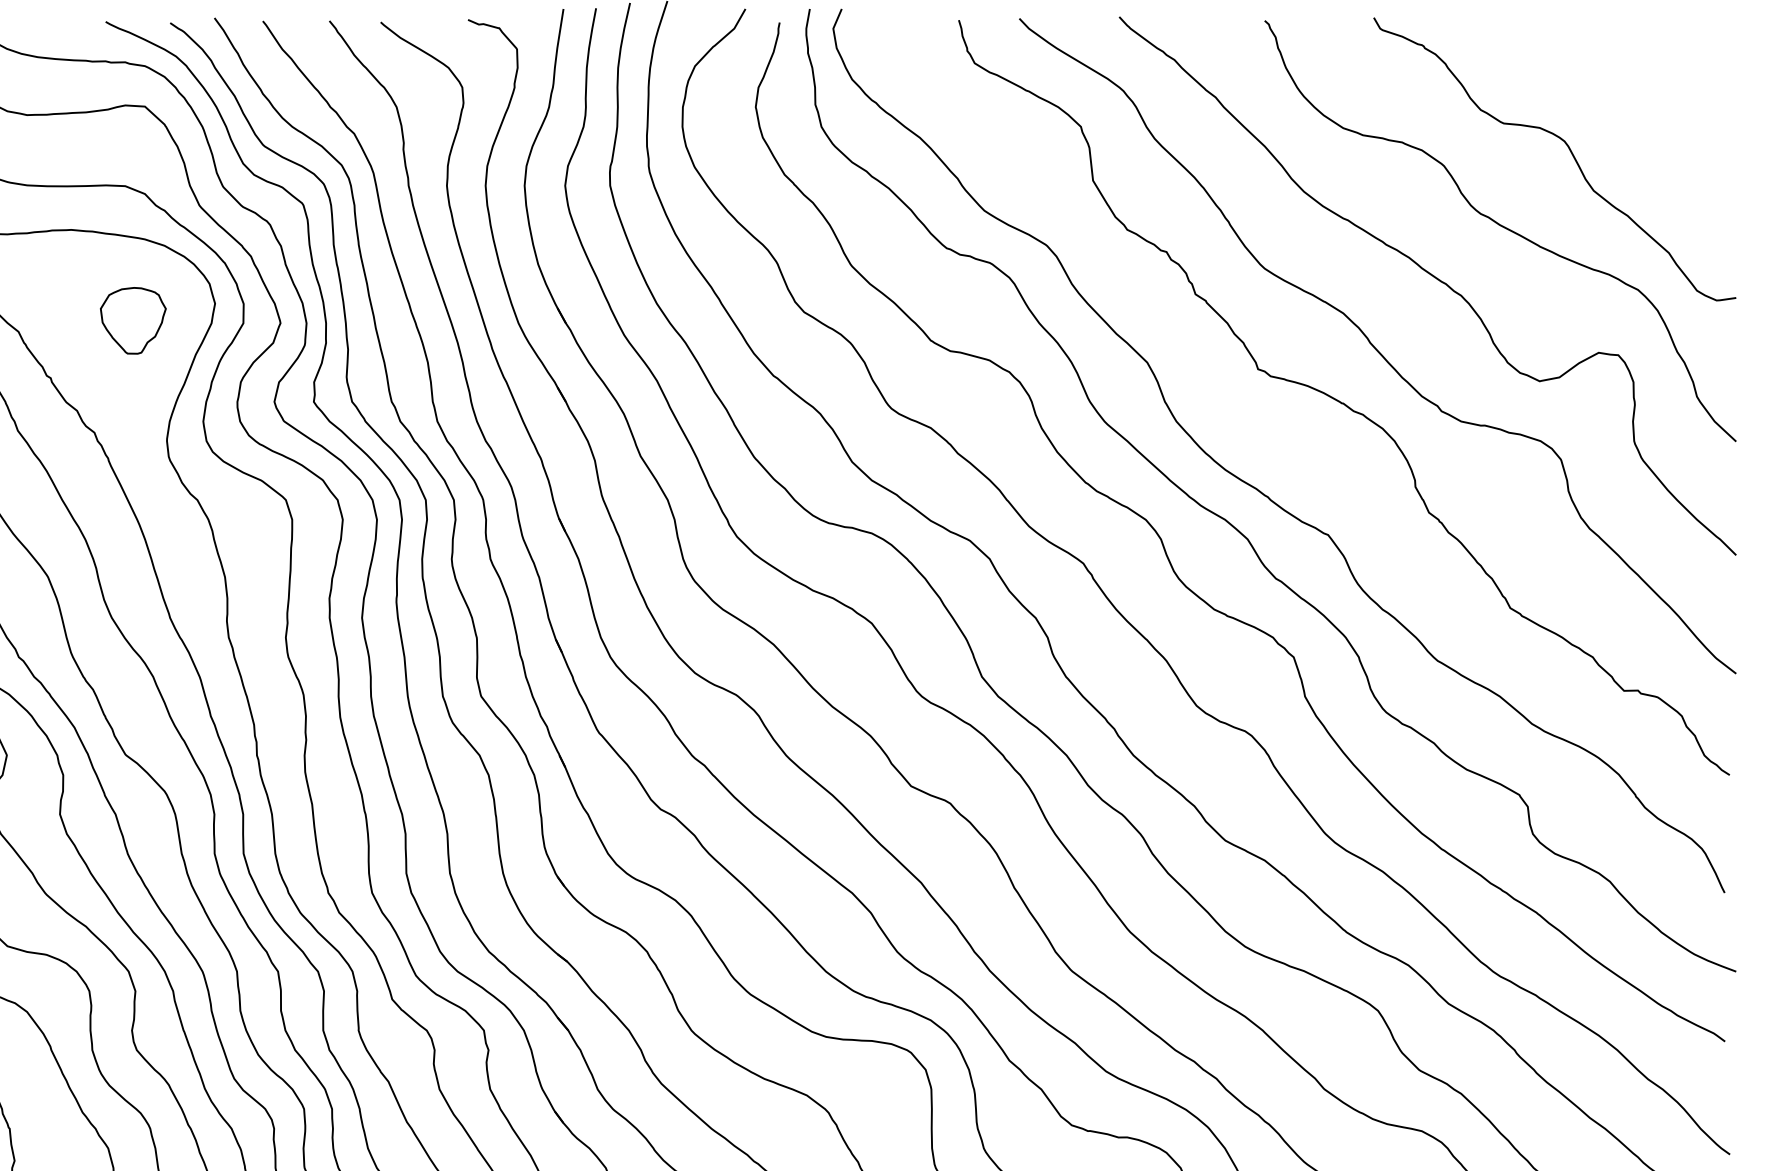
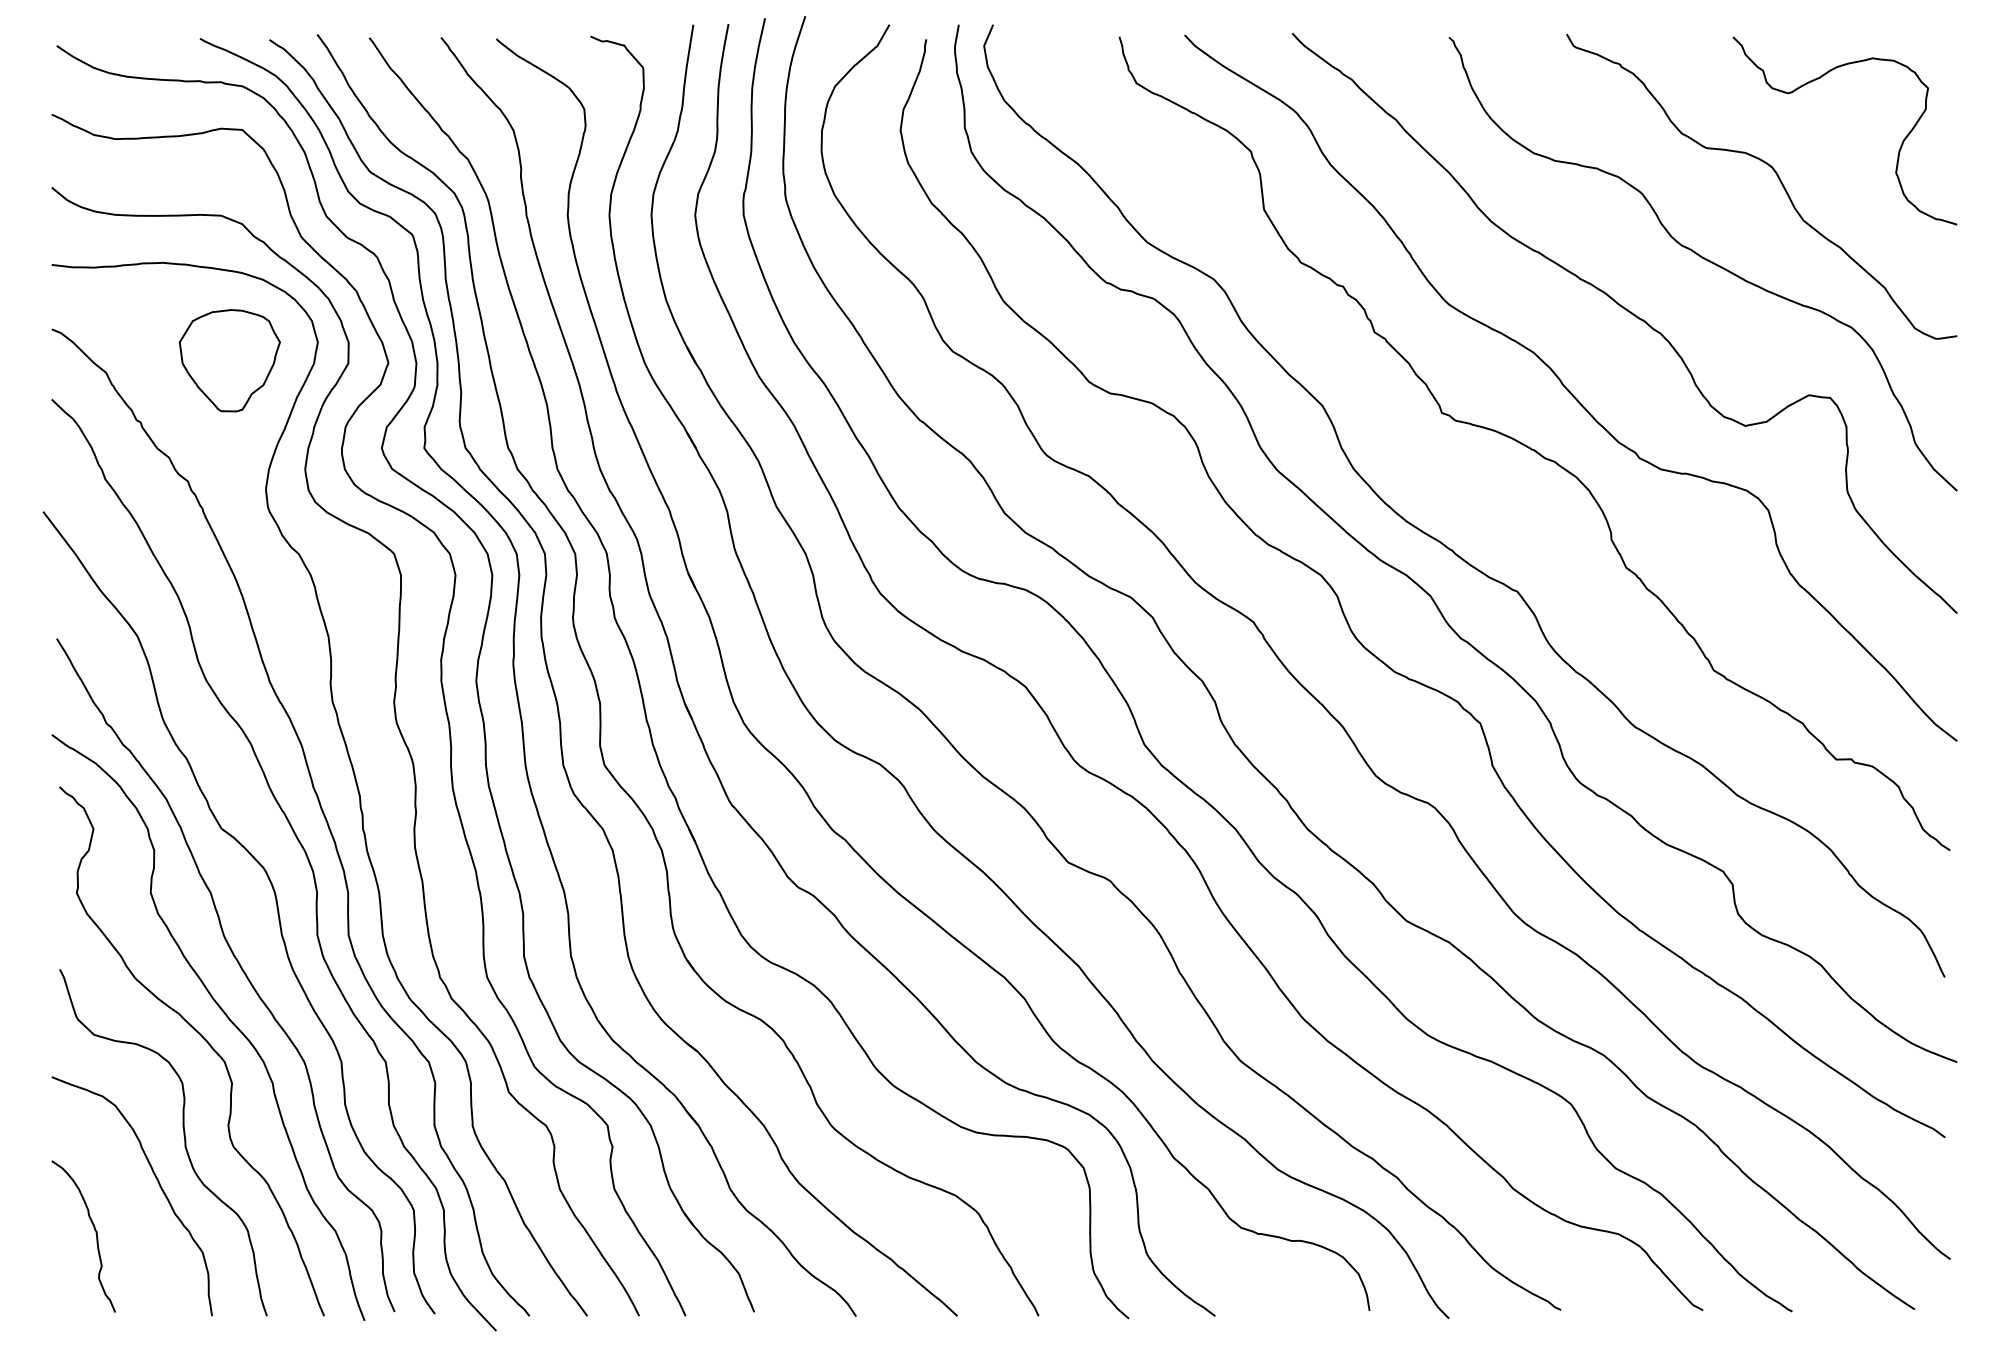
curve: (1607, 59) -> (1818, 79), added
part: (133, 320) -> (229, 360), size x1.43

